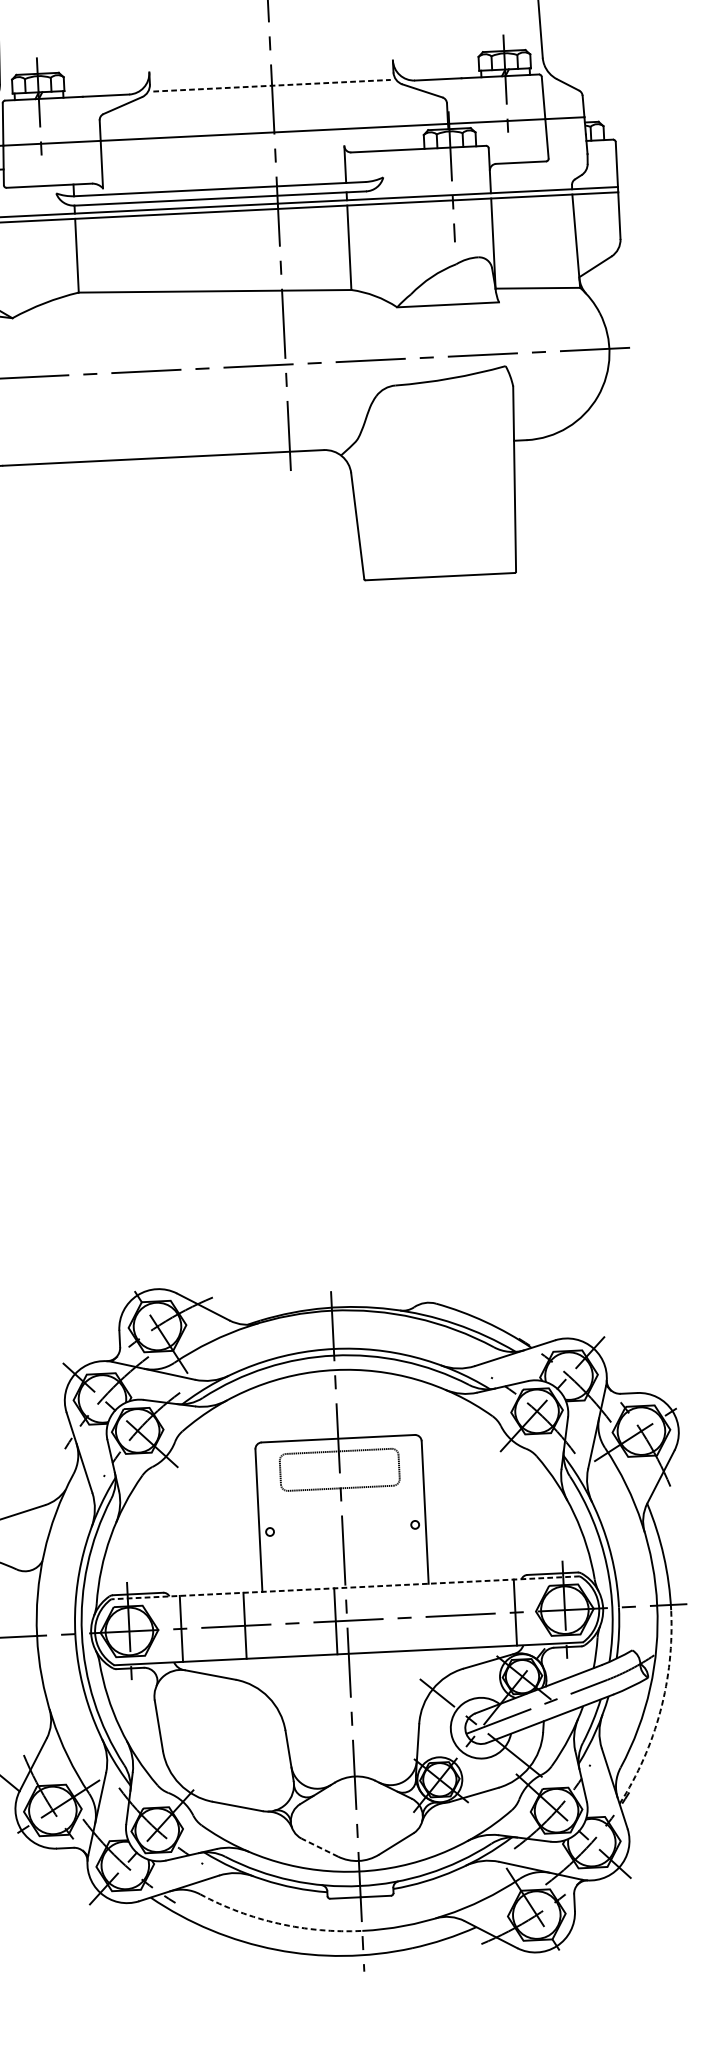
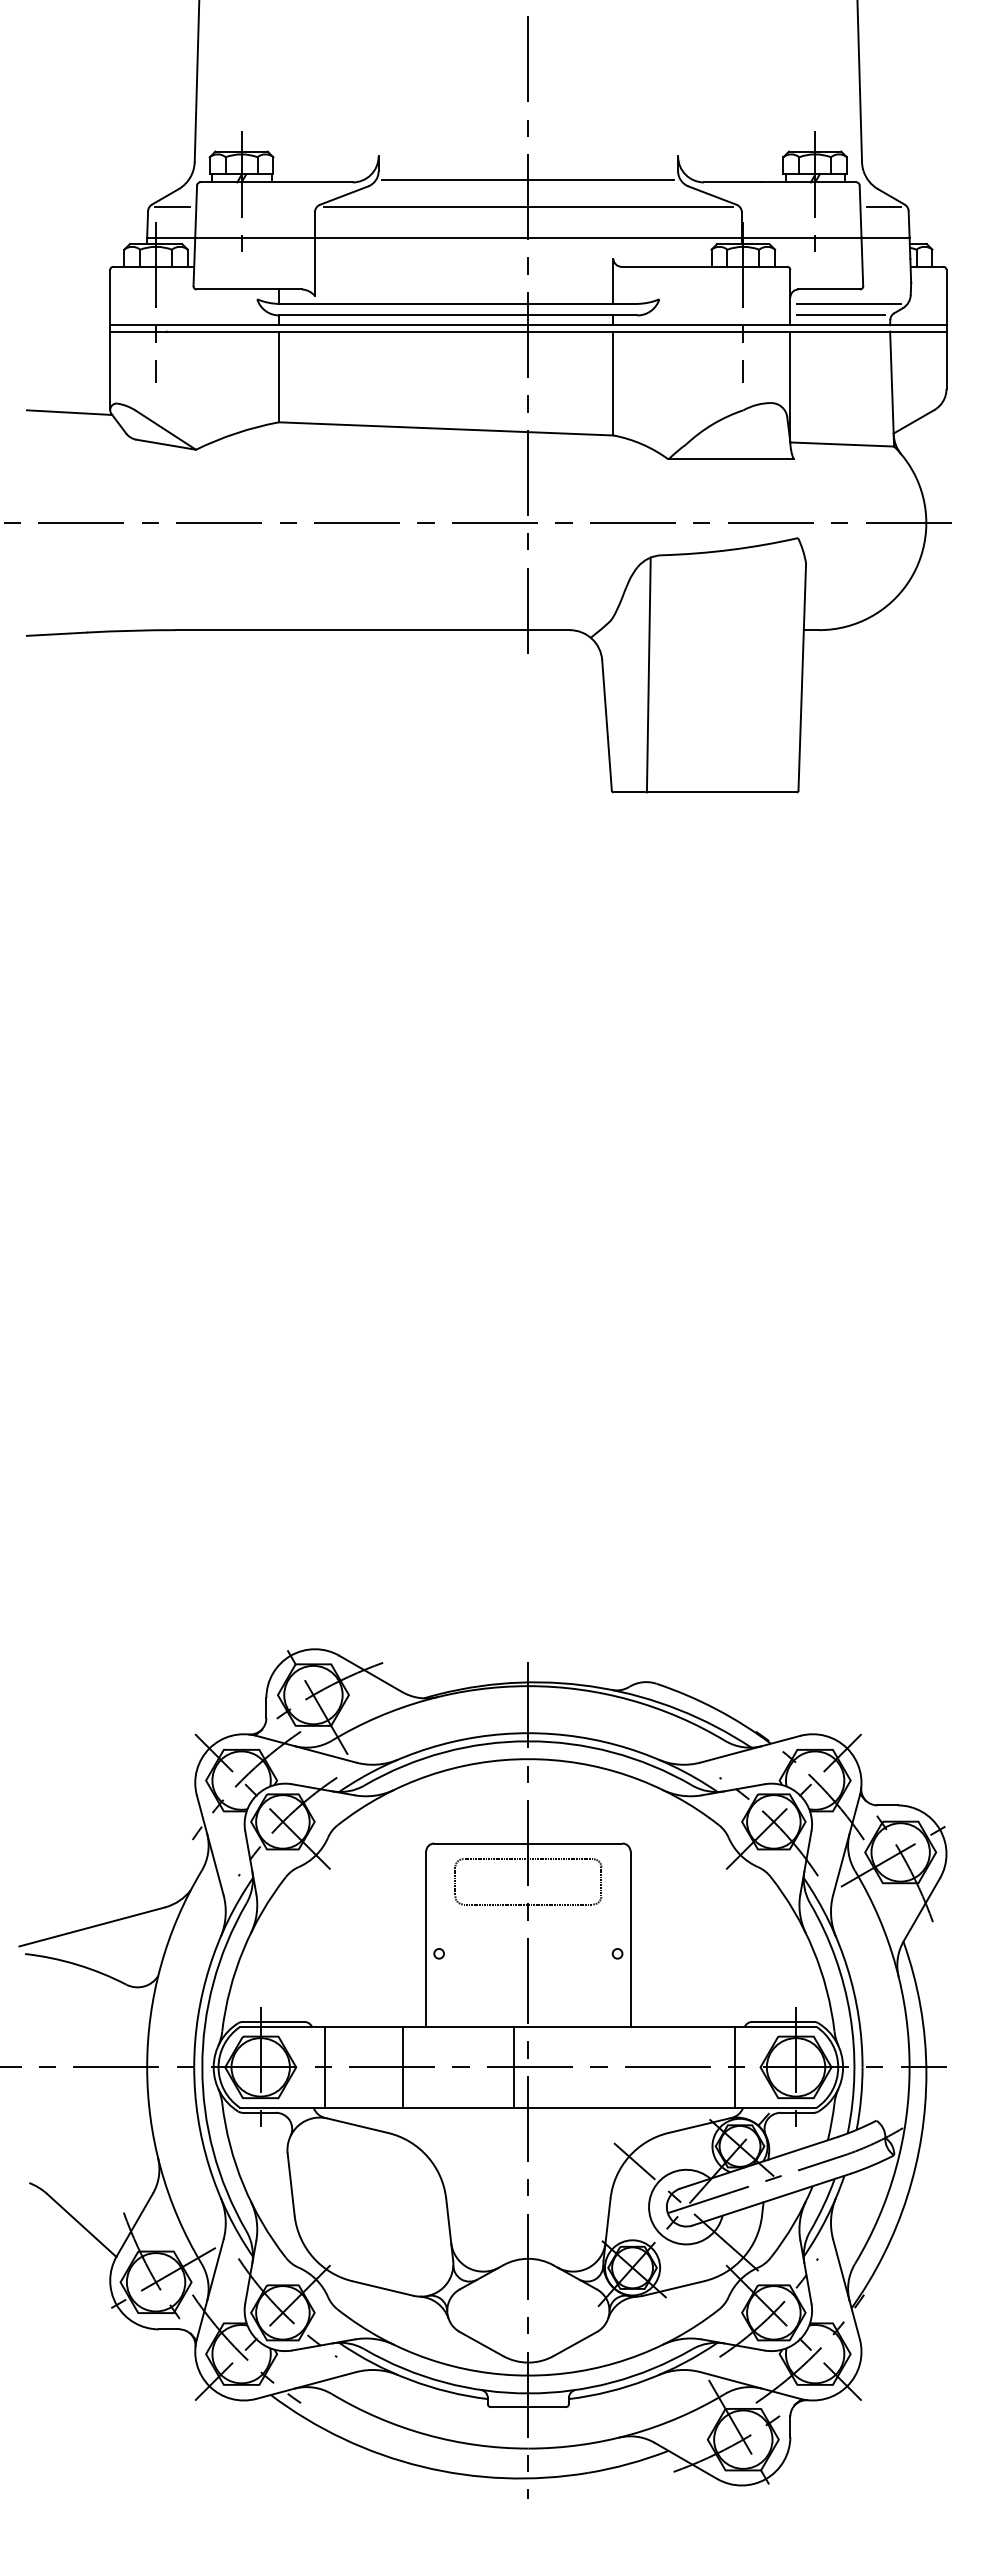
line: (272, 85) -> (528, 180), dashed -> solid
line: (561, 92) -> (883, 206), added
line: (273, 107) -> (528, 206), added
line: (537, 173) -> (848, 303), added
line: (531, 183) -> (840, 315), added
line: (389, 483) -> (648, 674), added
line: (344, 1587) -> (527, 2026), dashed -> solid
arc: (660, 1710) -> (907, 2196), dashed -> solid
line: (319, 1847) -> (480, 2343), dashed -> solid
arc: (278, 1923) -> (426, 2434), dashed -> solid

